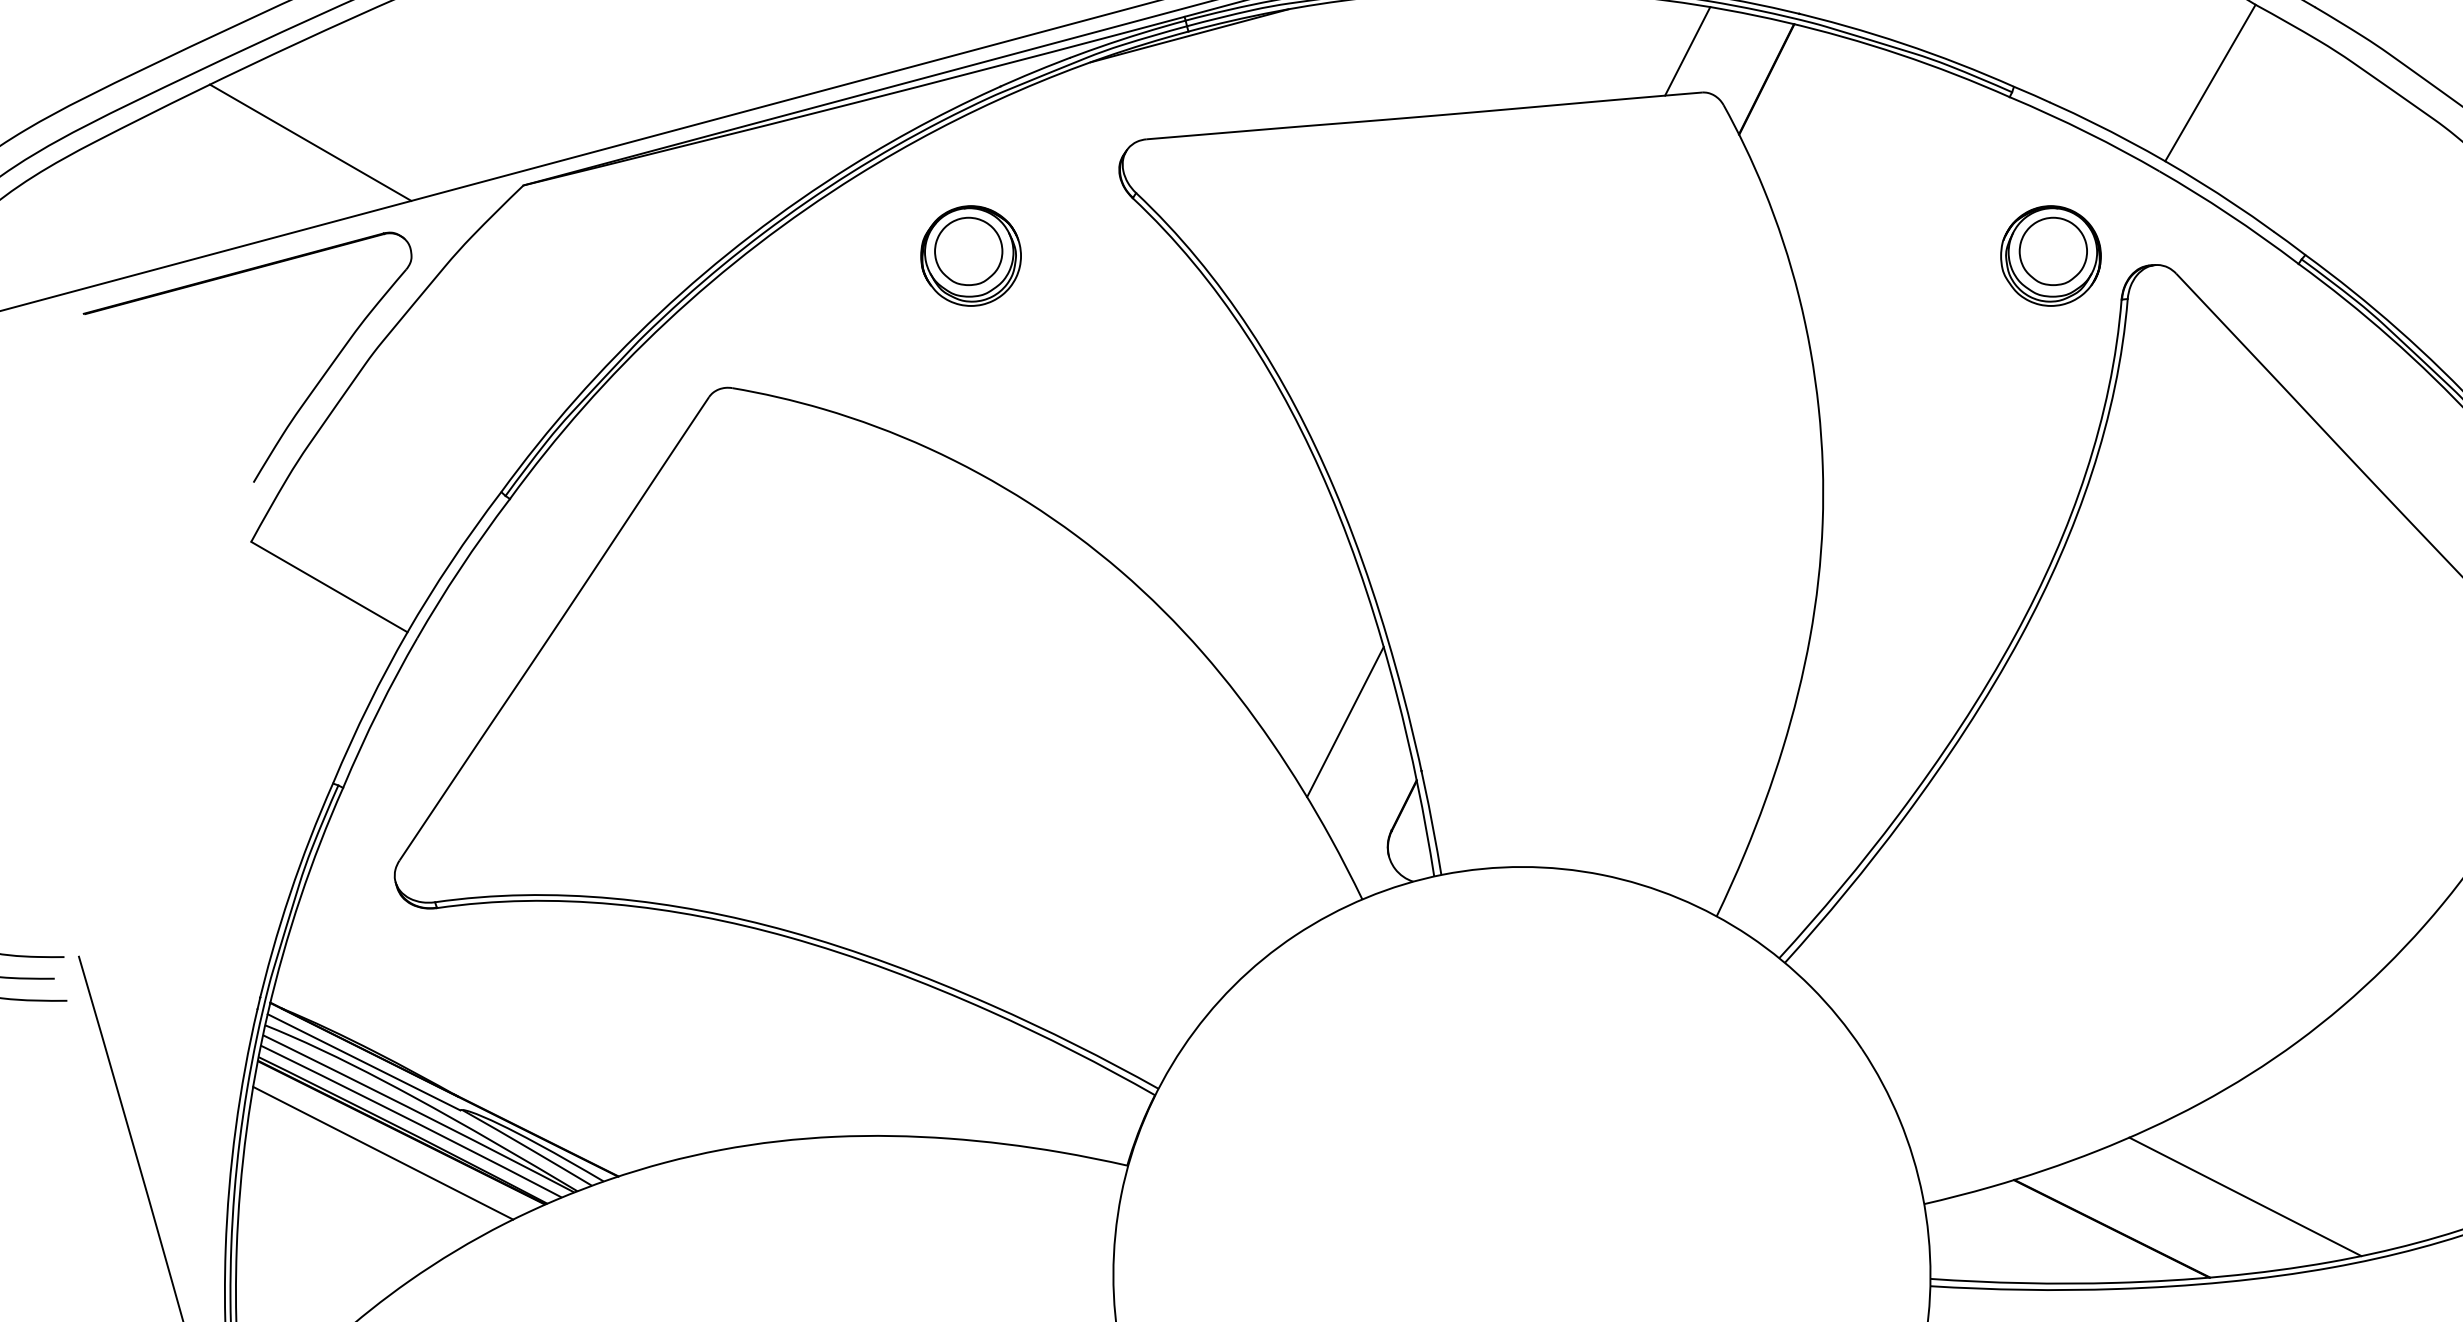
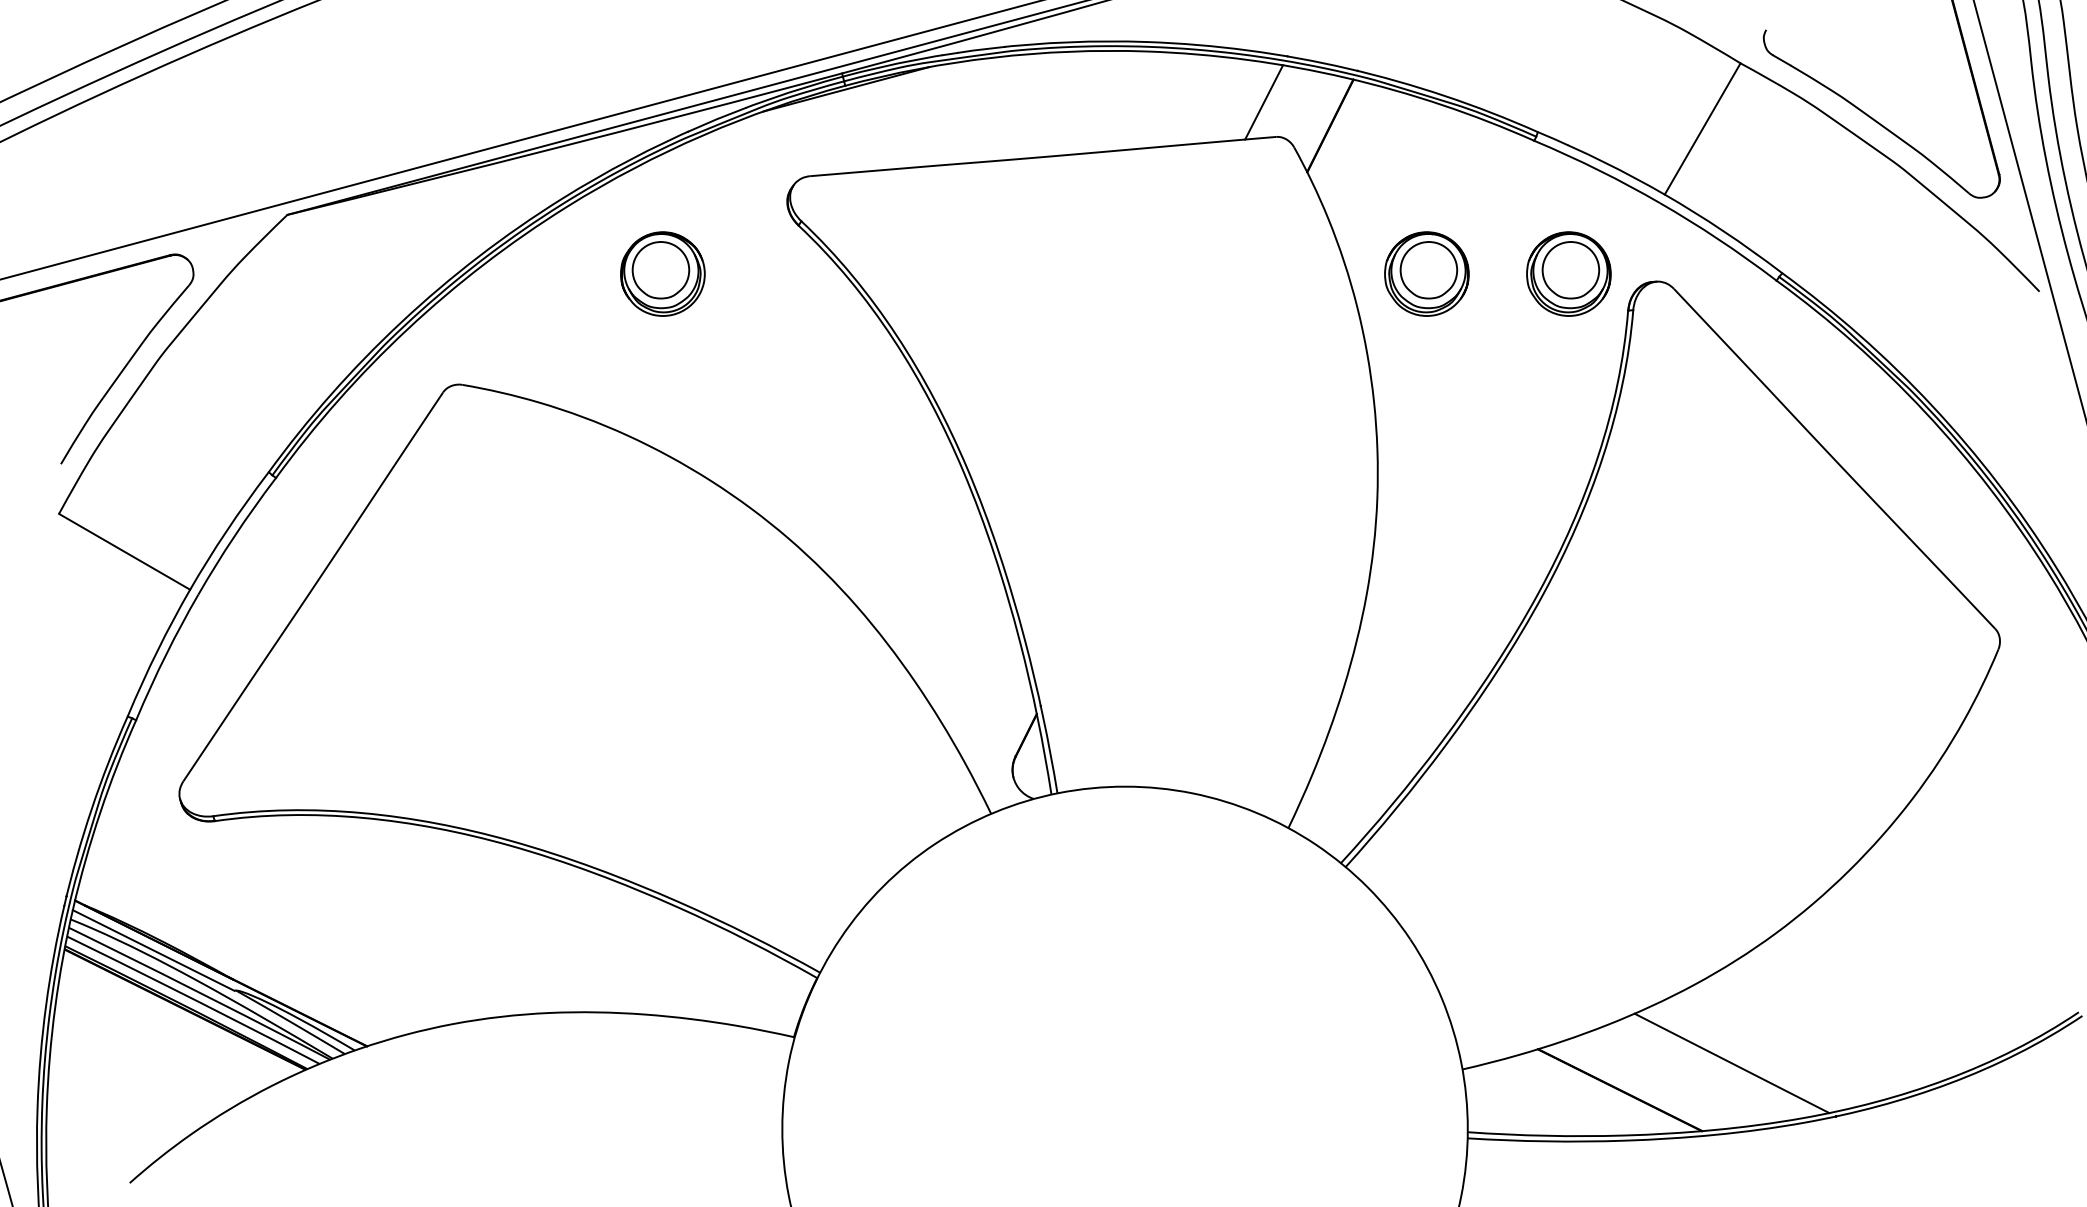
line: (310, 142) -> (108, 178), removed
part: (1881, 255) -> (1426, 273), added
line: (1344, 722) -> (976, 665), removed
line: (382, 1152) -> (169, 1026), removed

